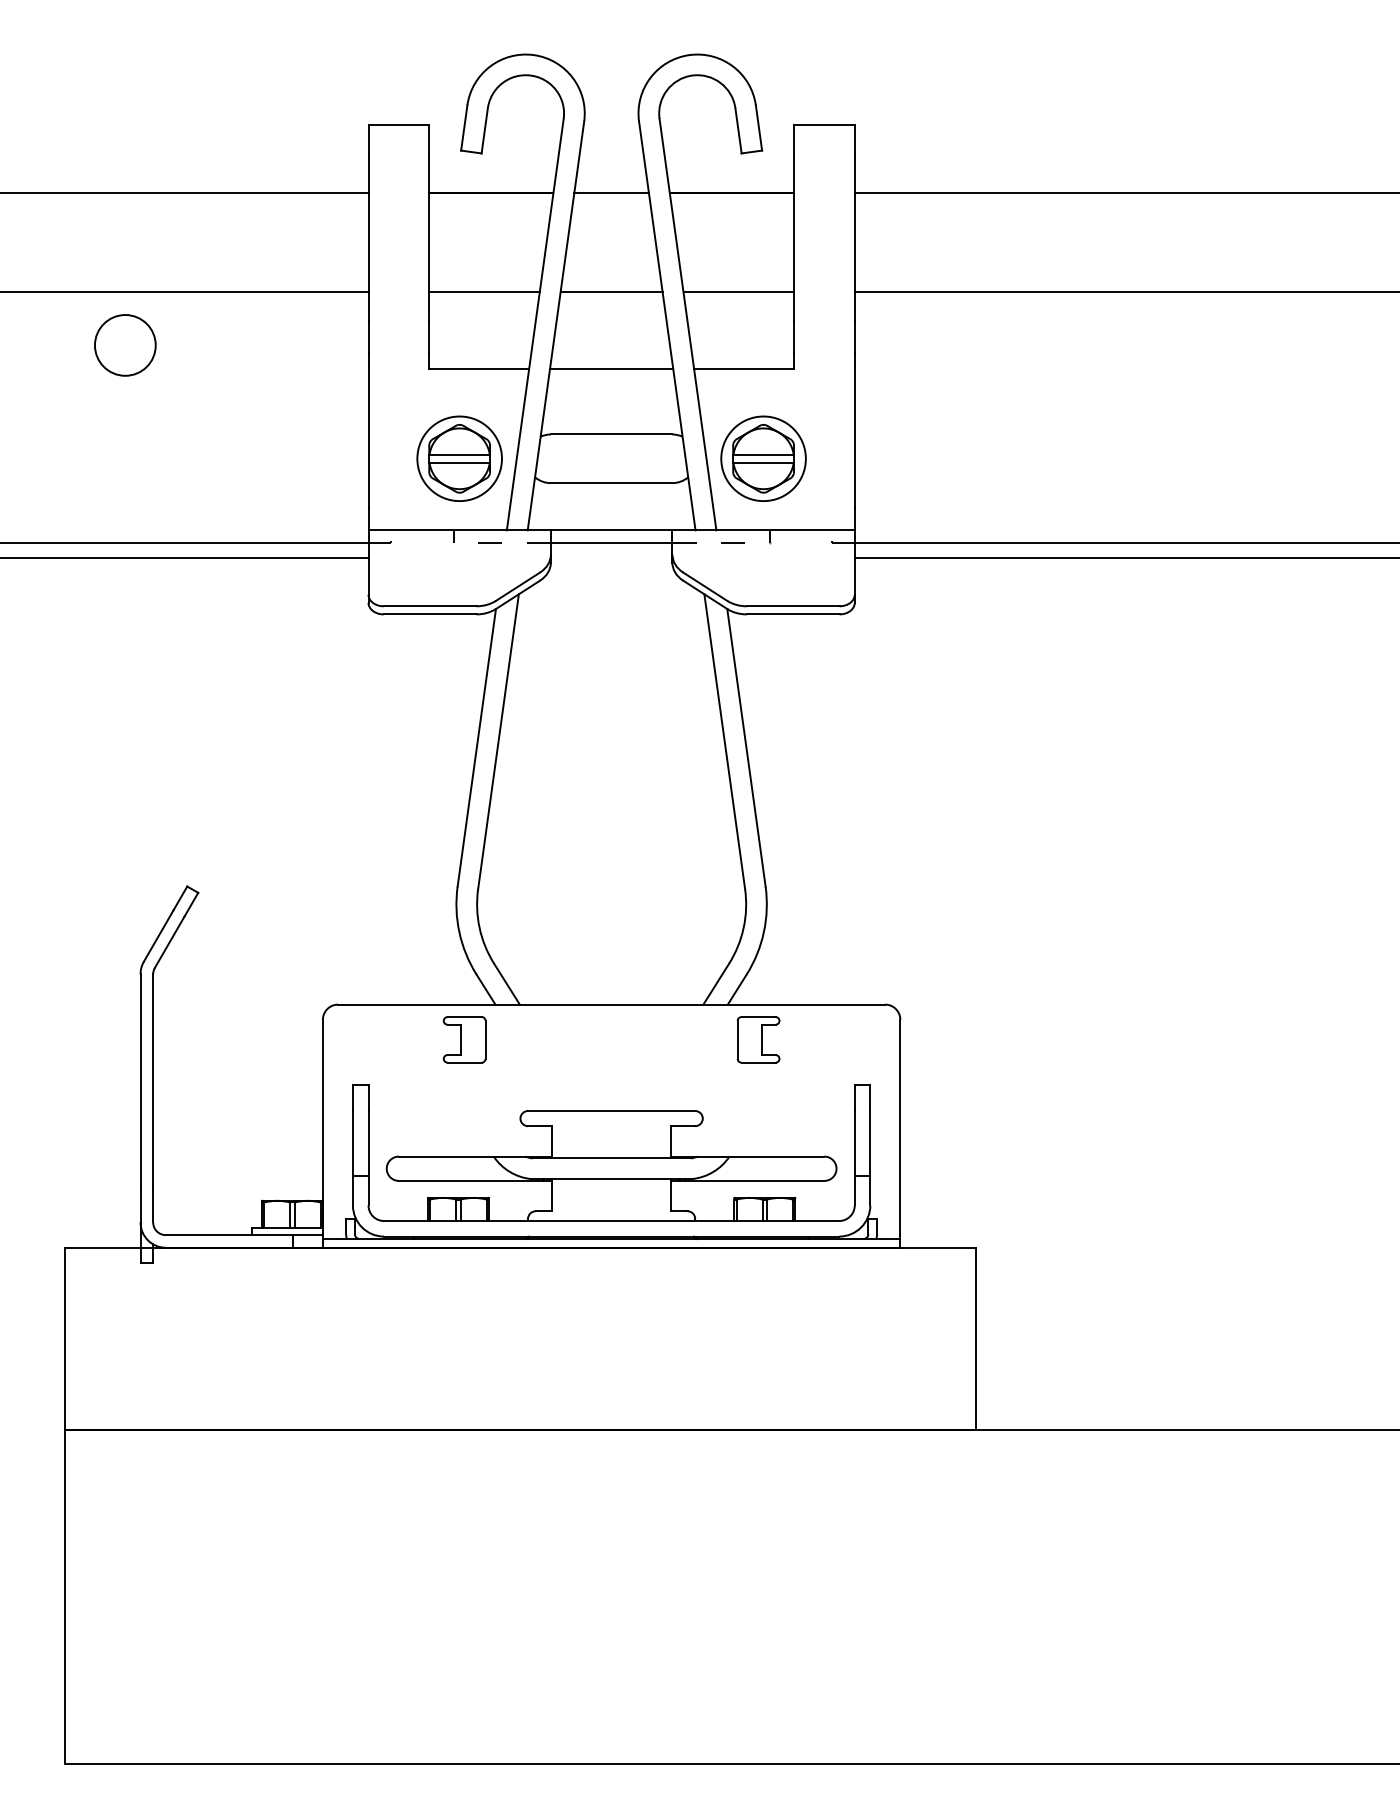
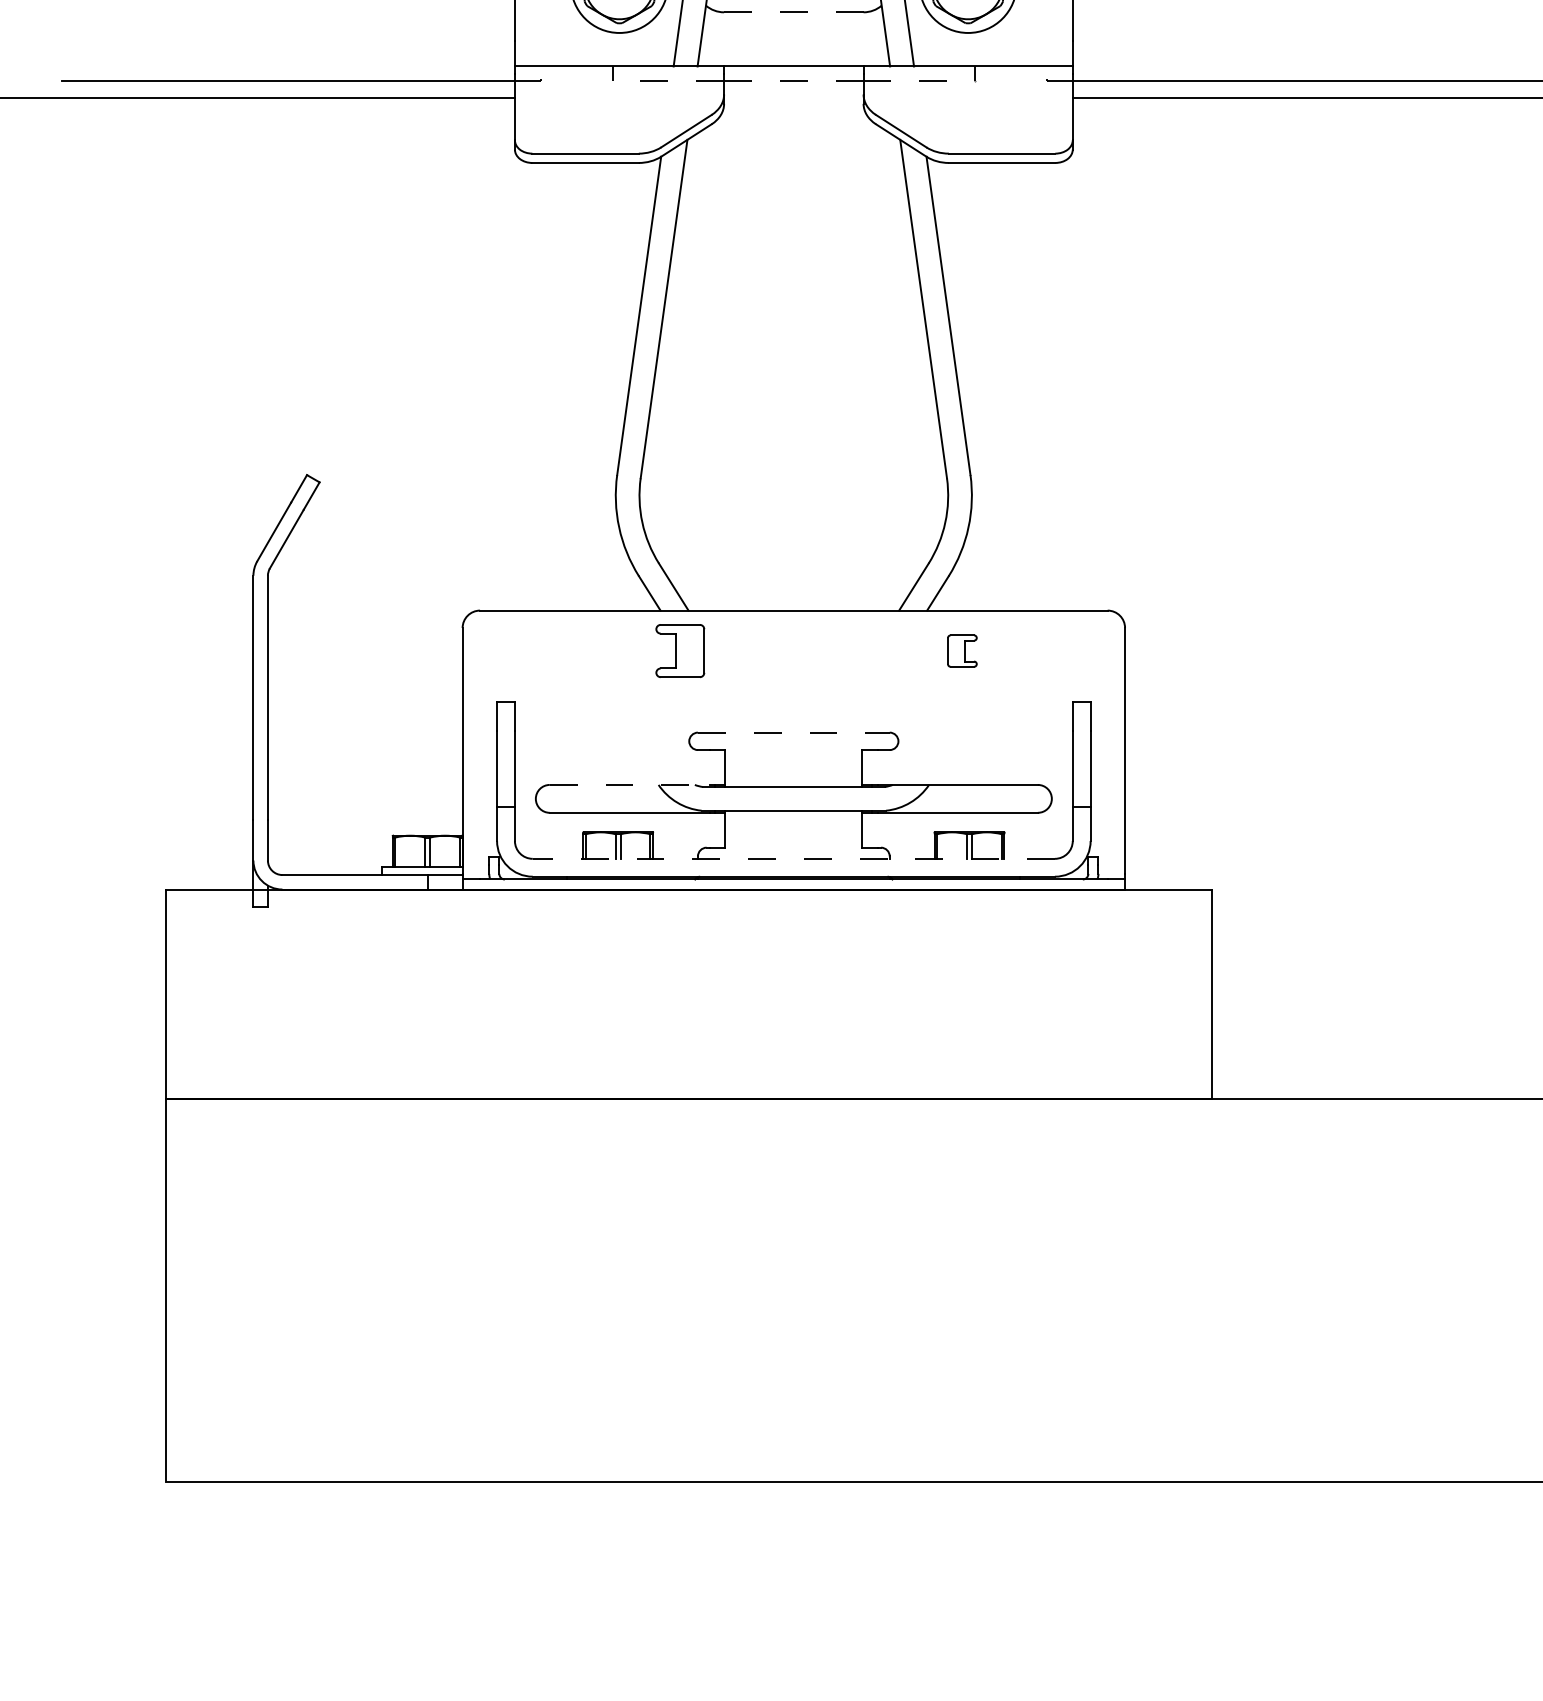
line: (611, 483) -> (793, 12), solid -> dashed
line: (611, 542) -> (793, 80), solid -> dashed
part: (464, 1039) -> (680, 650), moved
part: (758, 1039) -> (962, 650), size x0.6
line: (611, 1111) -> (793, 733), solid -> dashed
line: (468, 1156) -> (629, 784), solid -> dashed
line: (611, 1221) -> (793, 859), solid -> dashed

